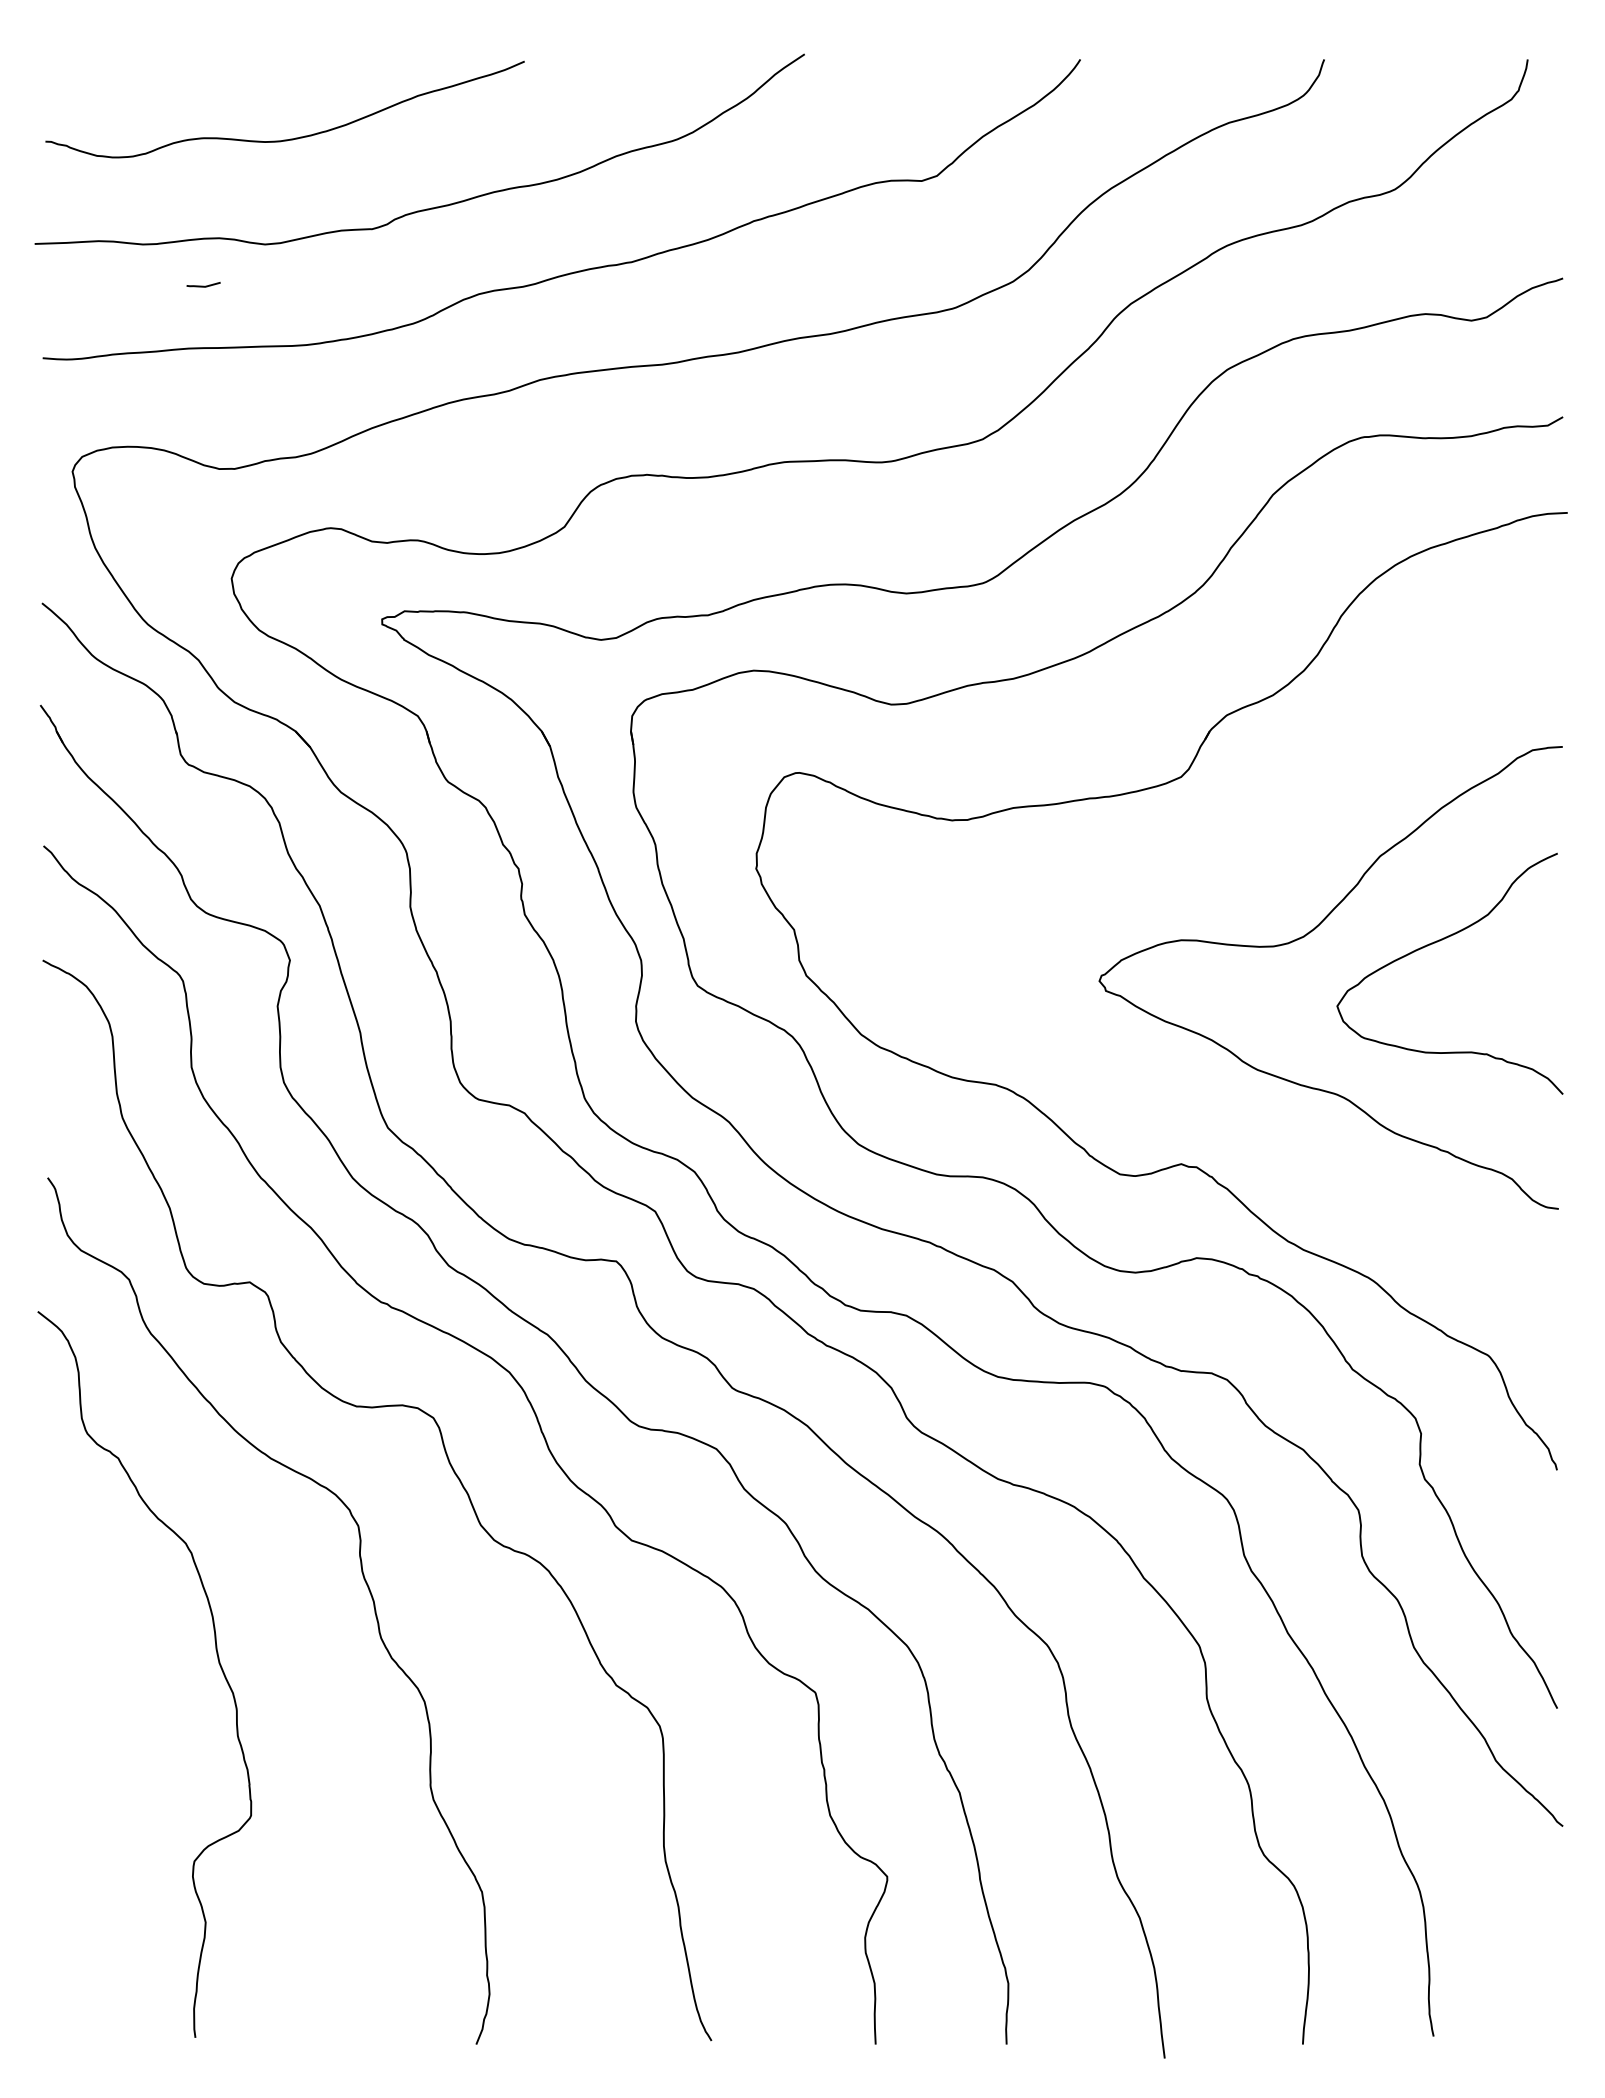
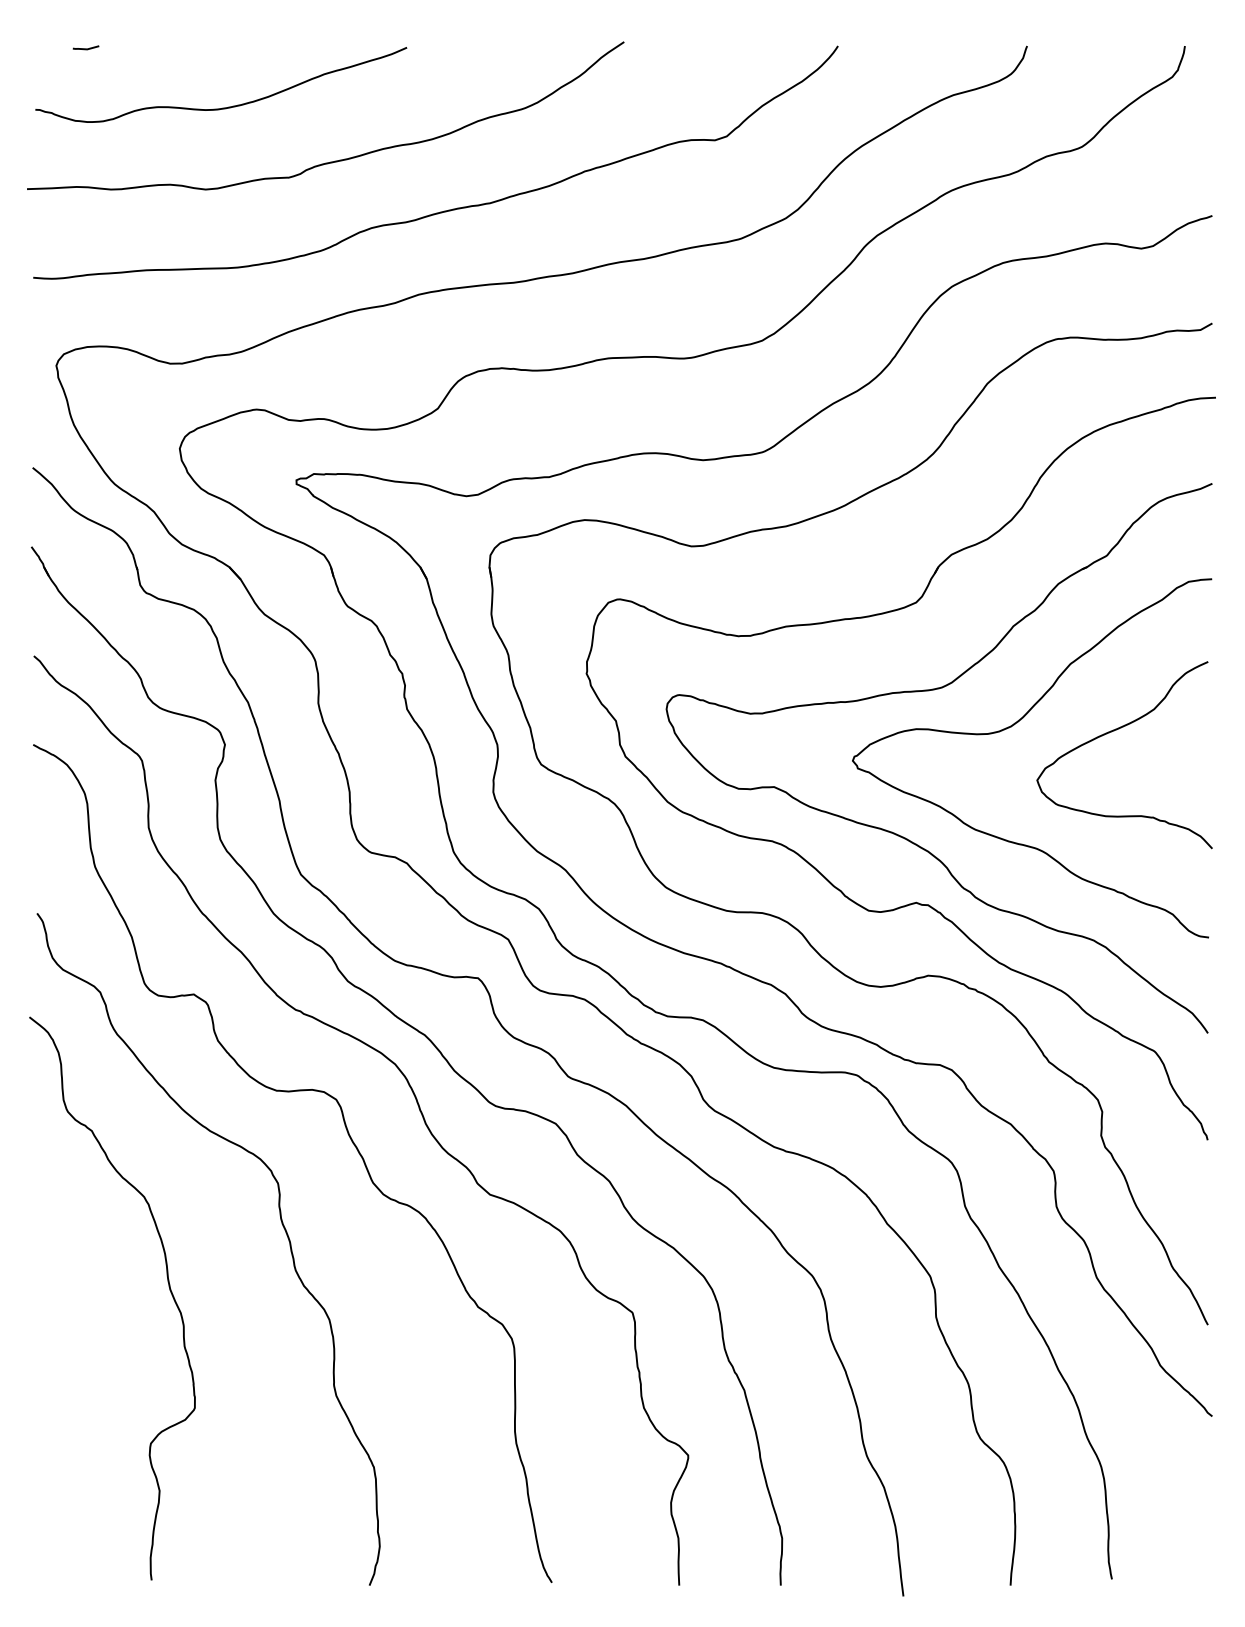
line: (202, 285) -> (85, 48), moved
part: (1198, 891) -> (929, 691), added

